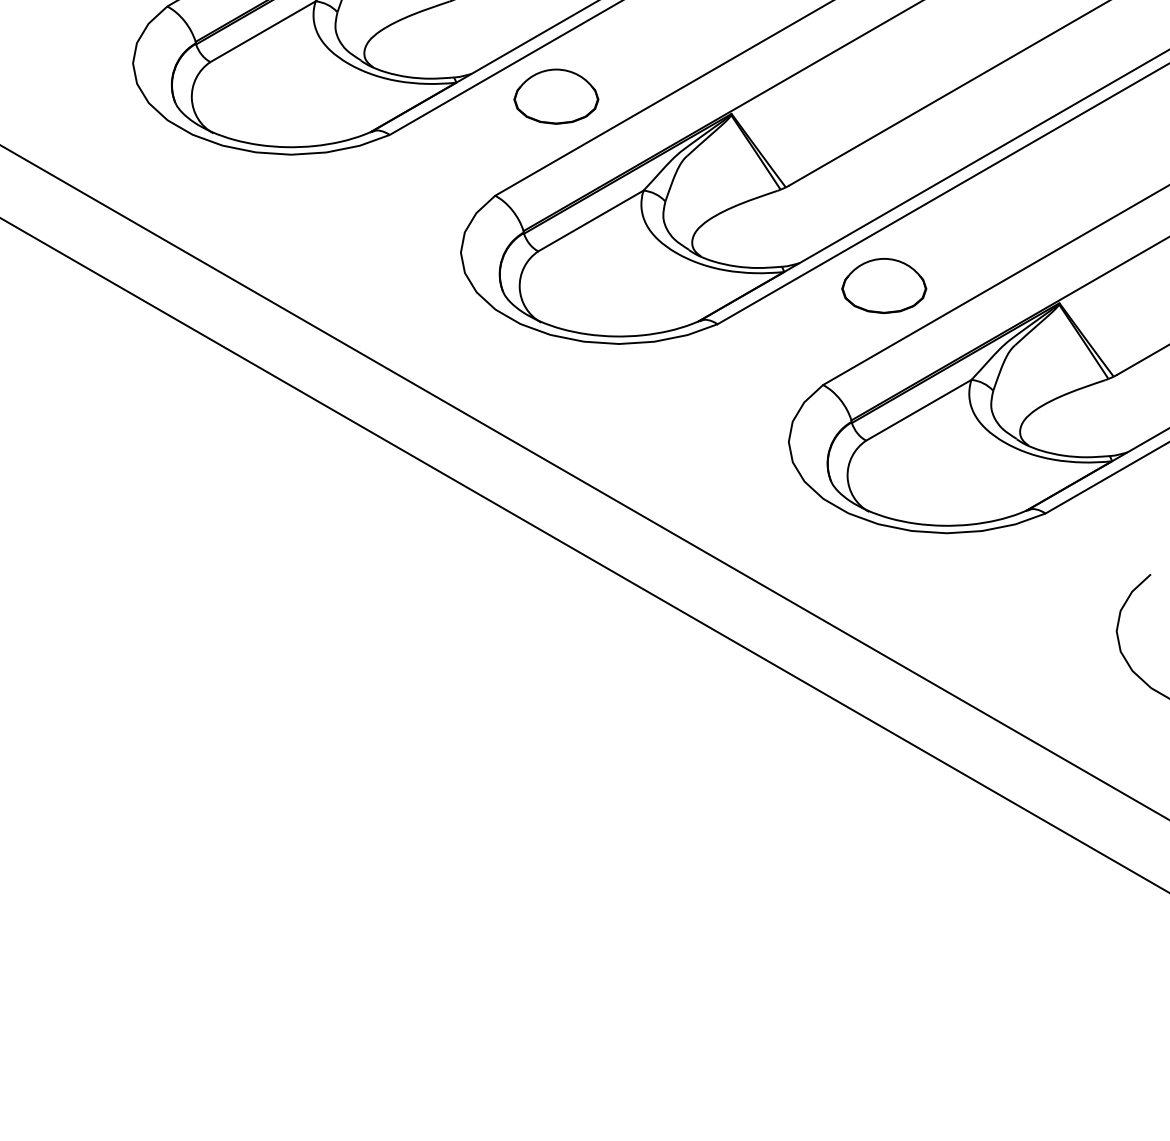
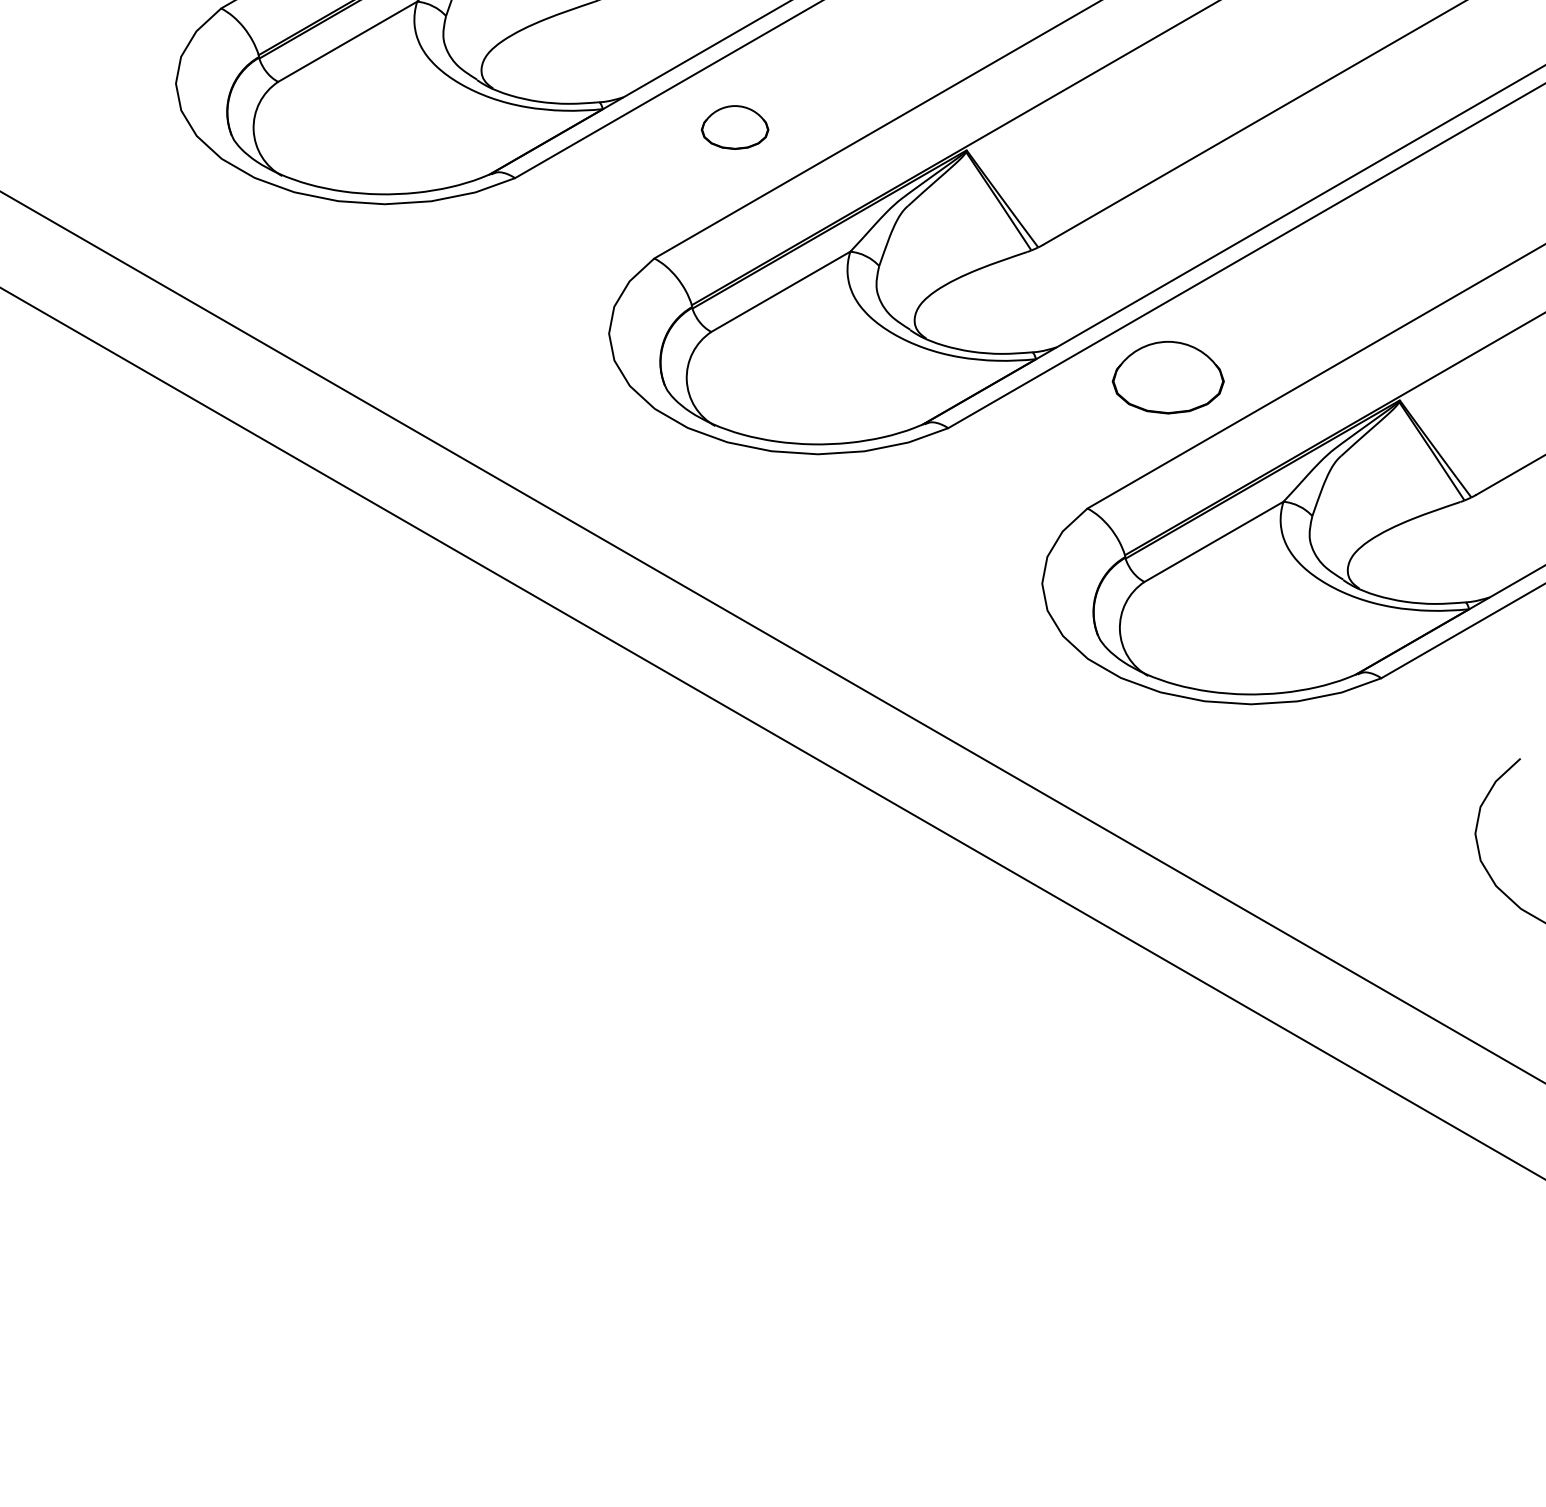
part: (555, 96) -> (734, 127), size x0.6

